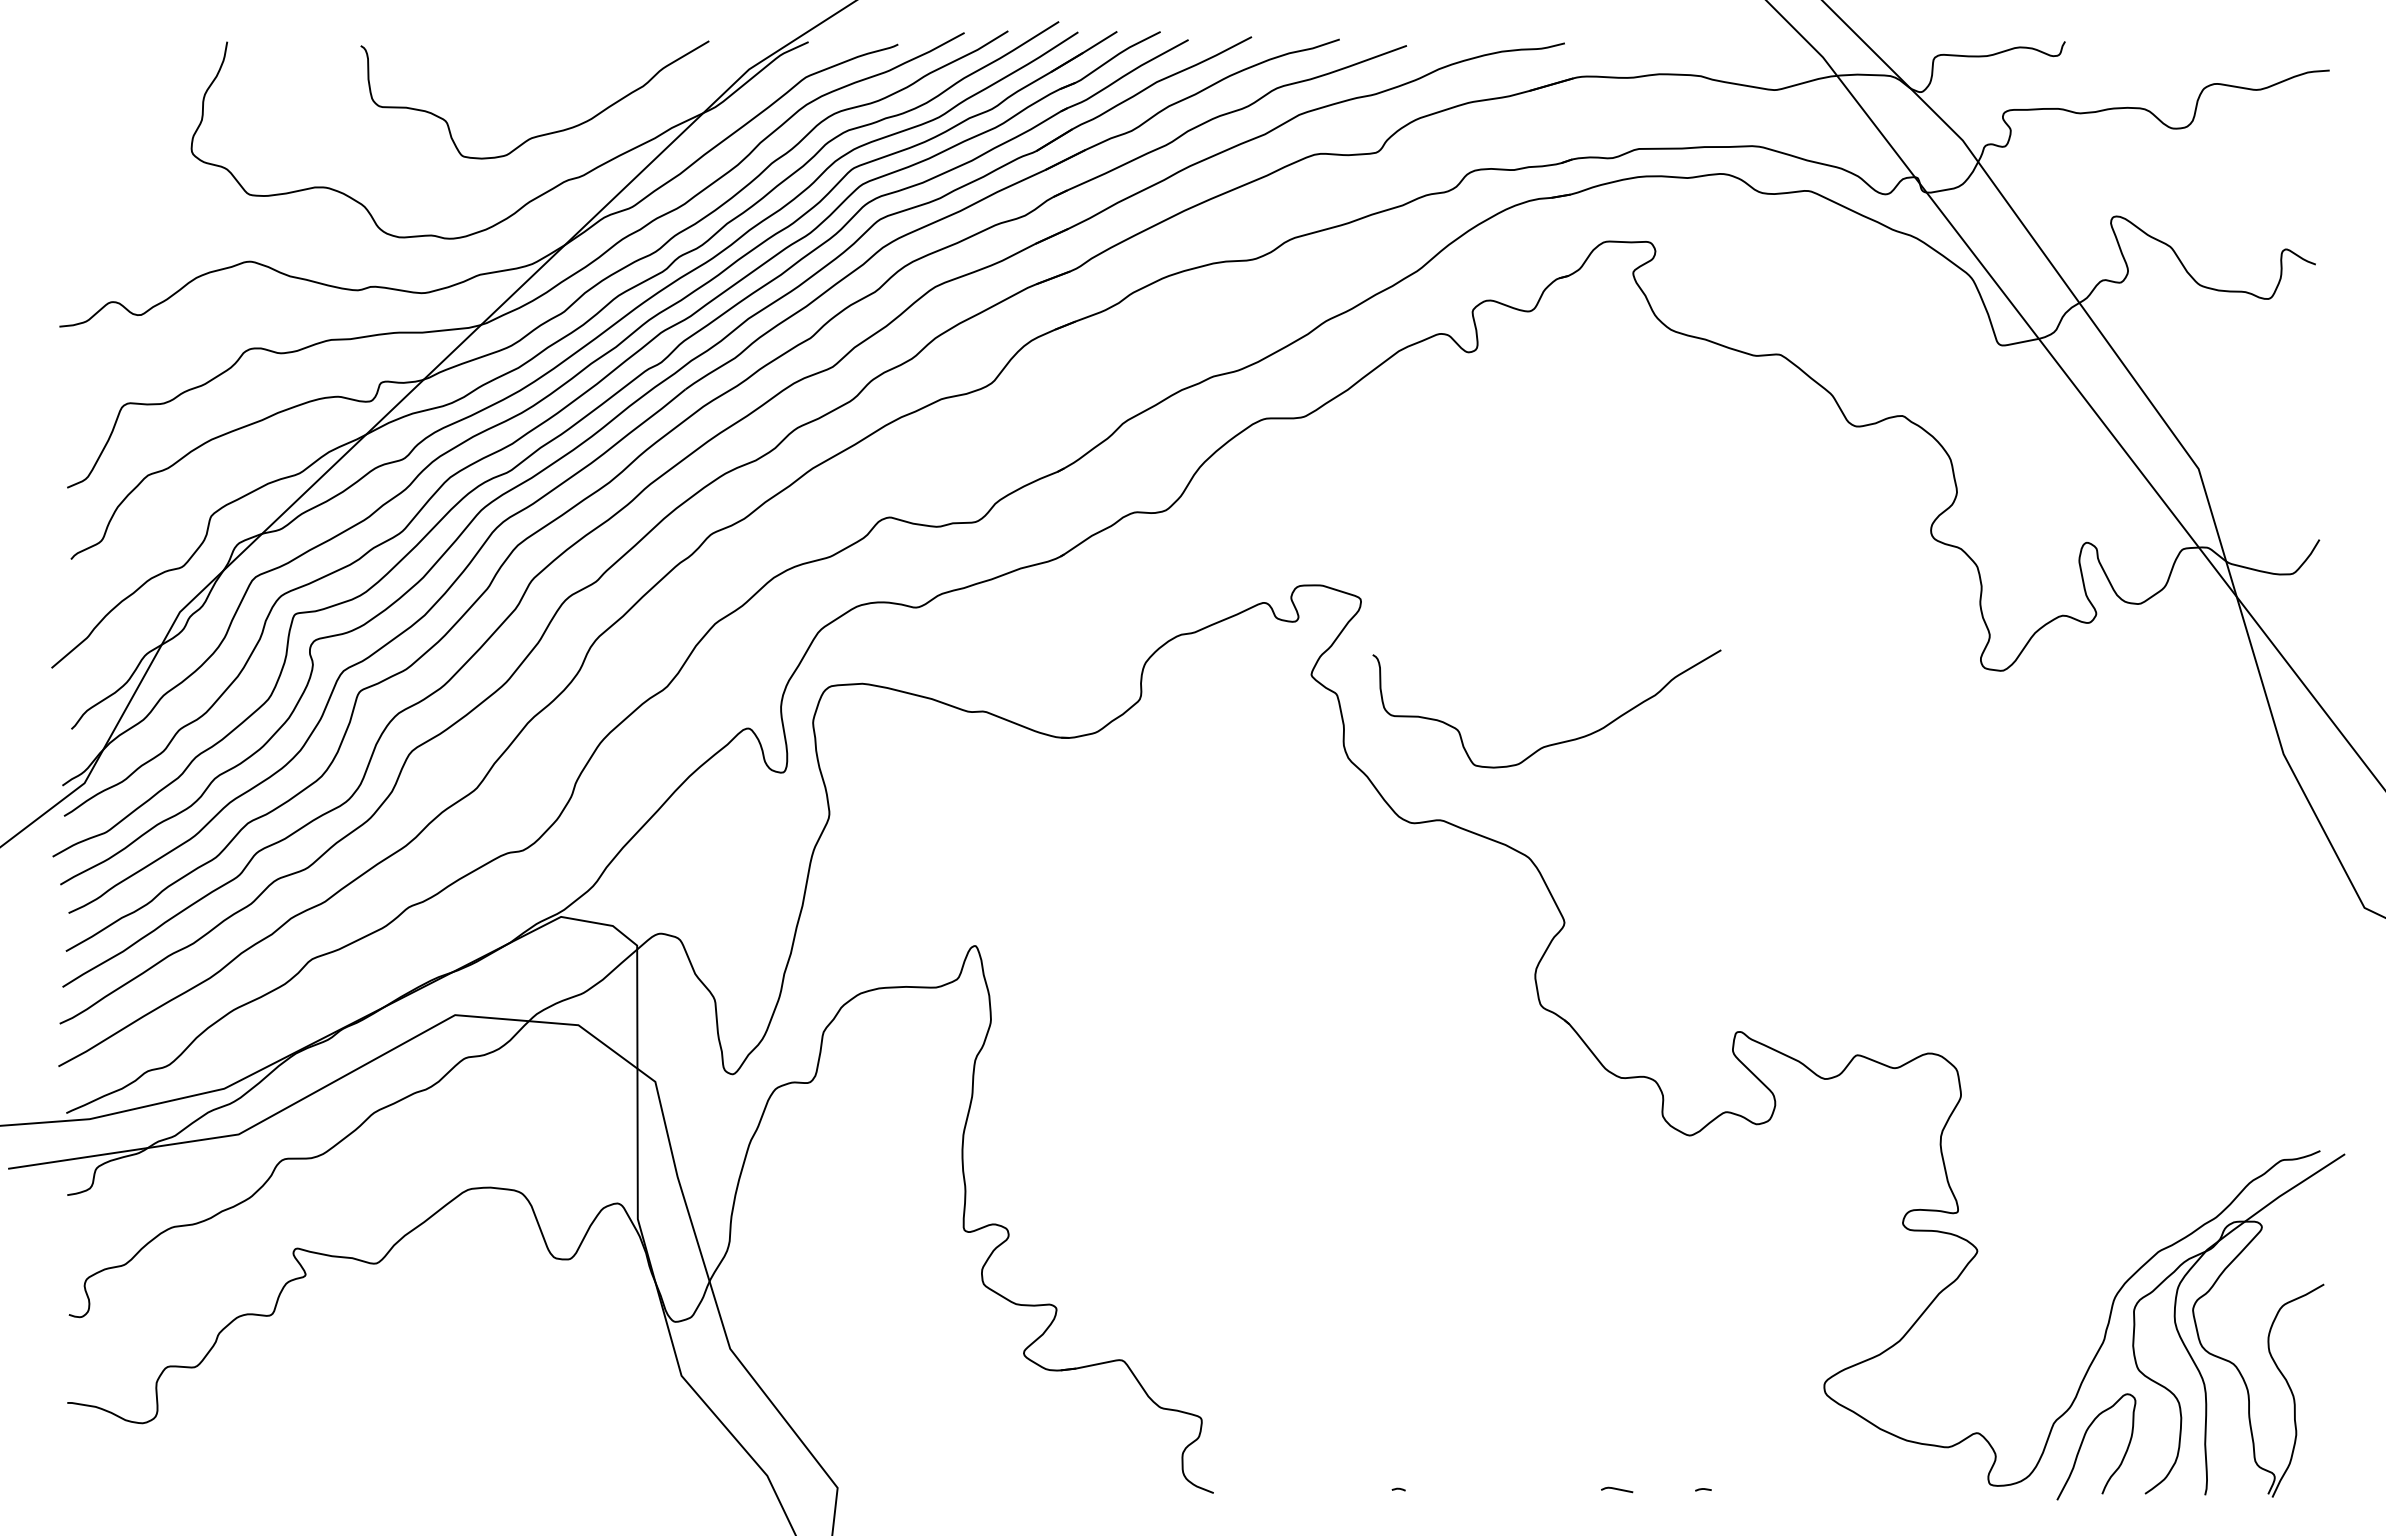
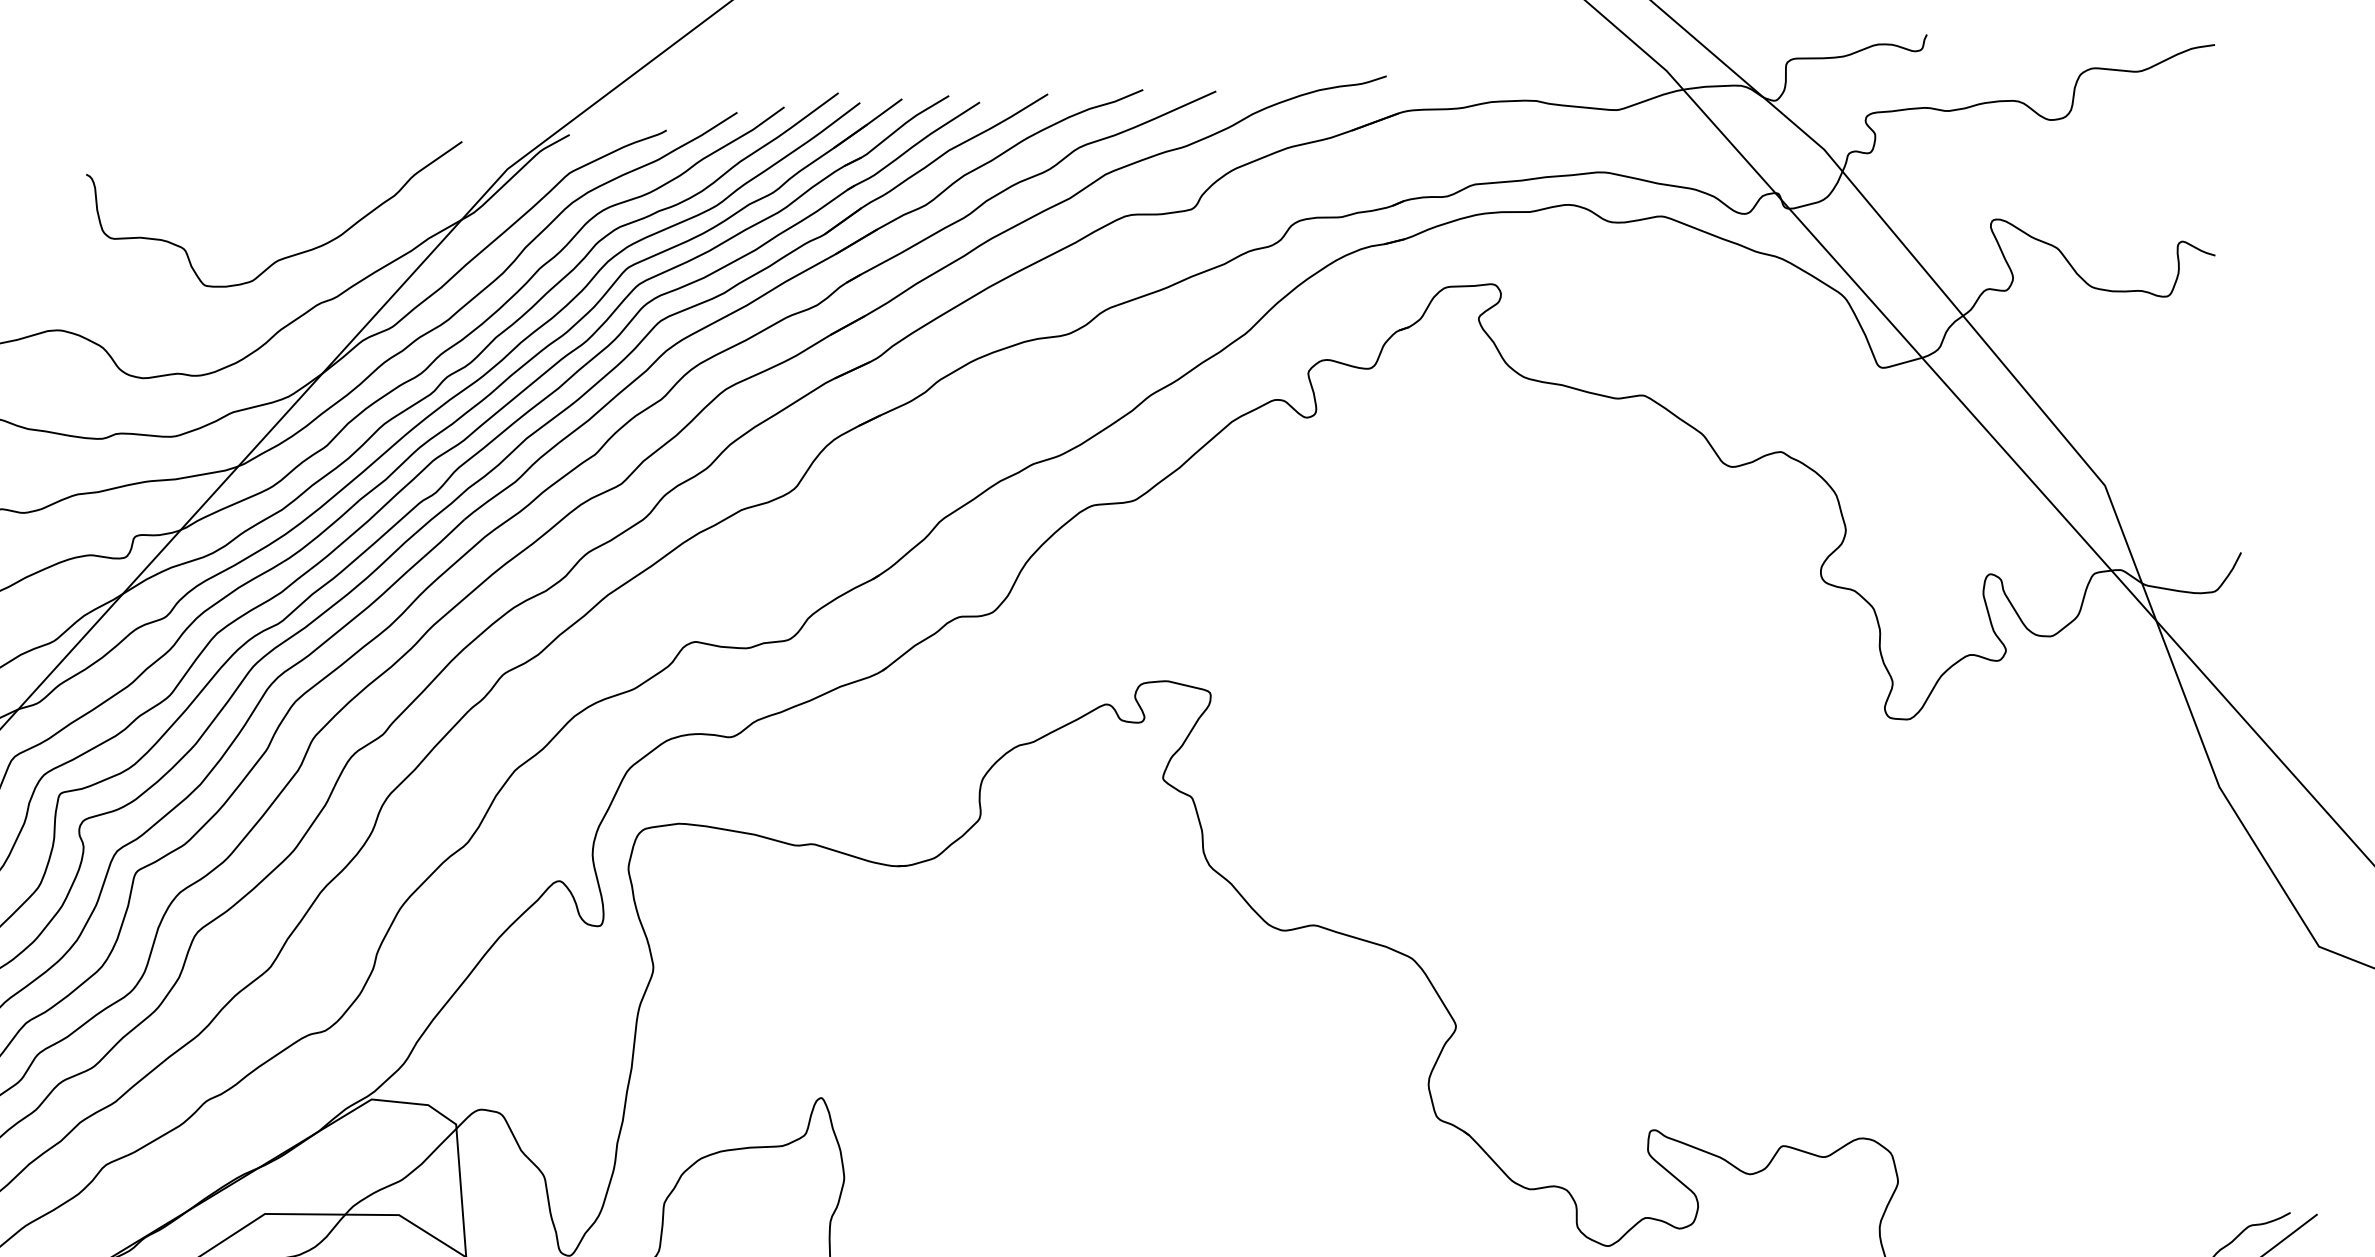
curve: (1552, 743) -> (1428, 833), removed

